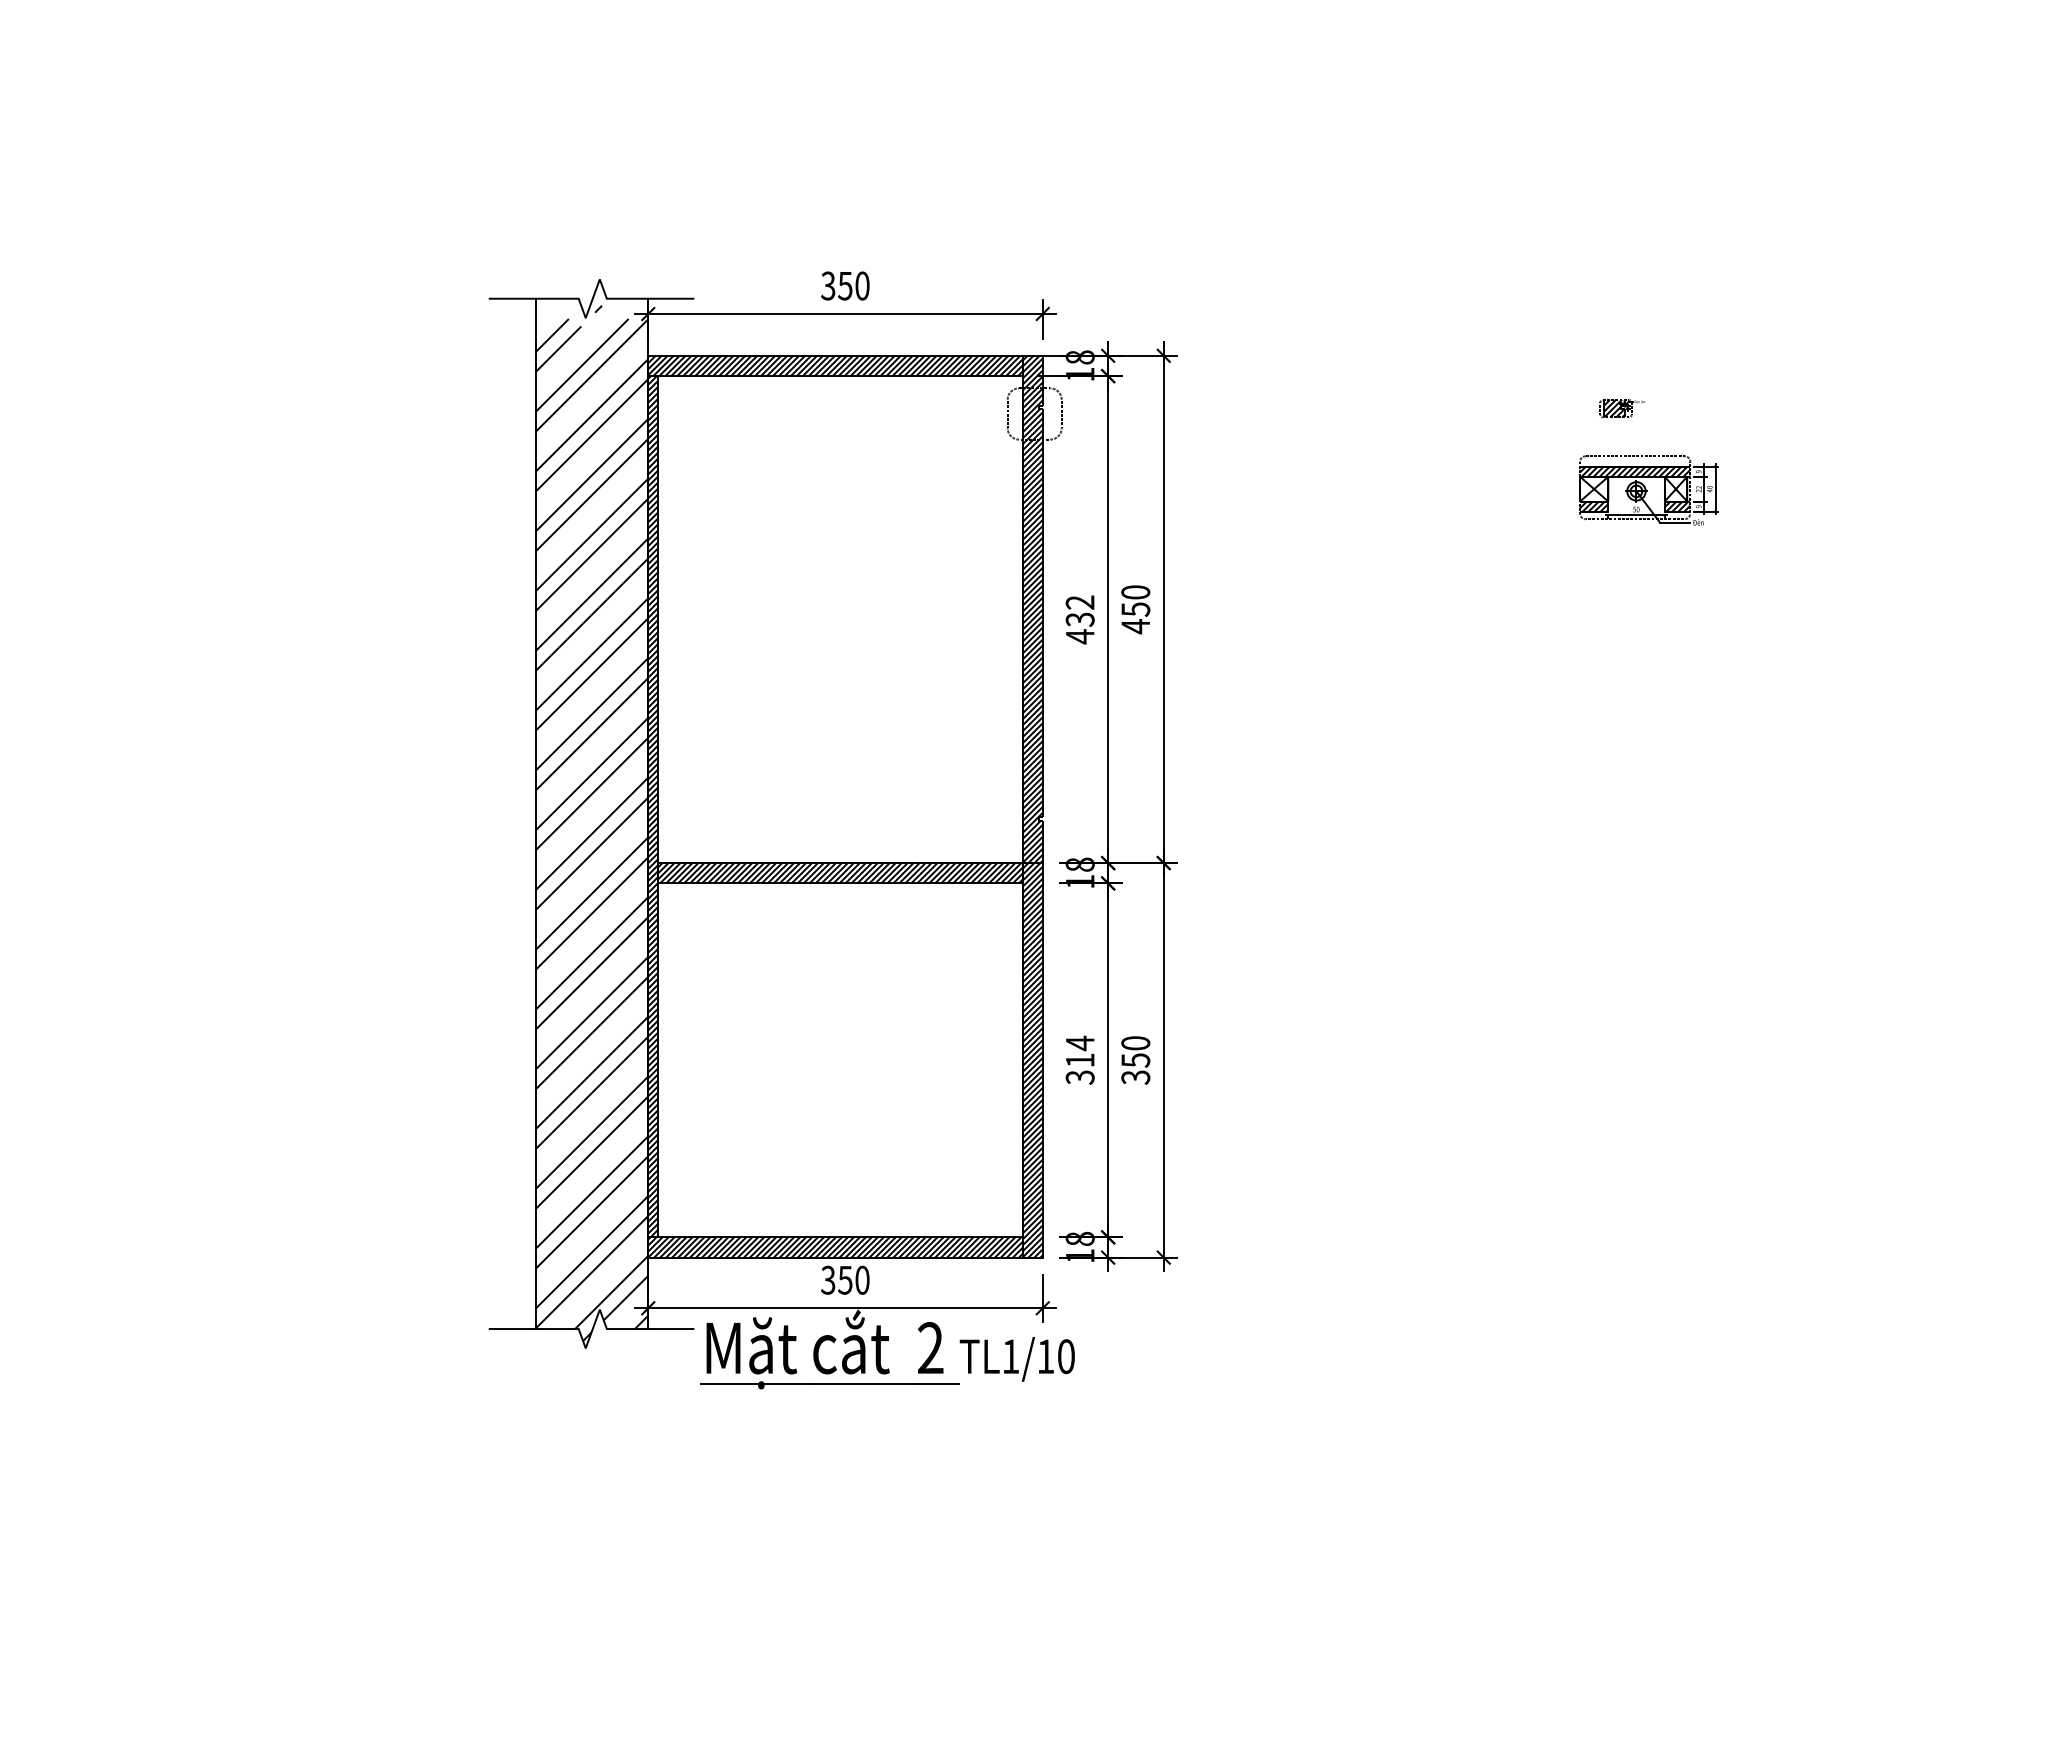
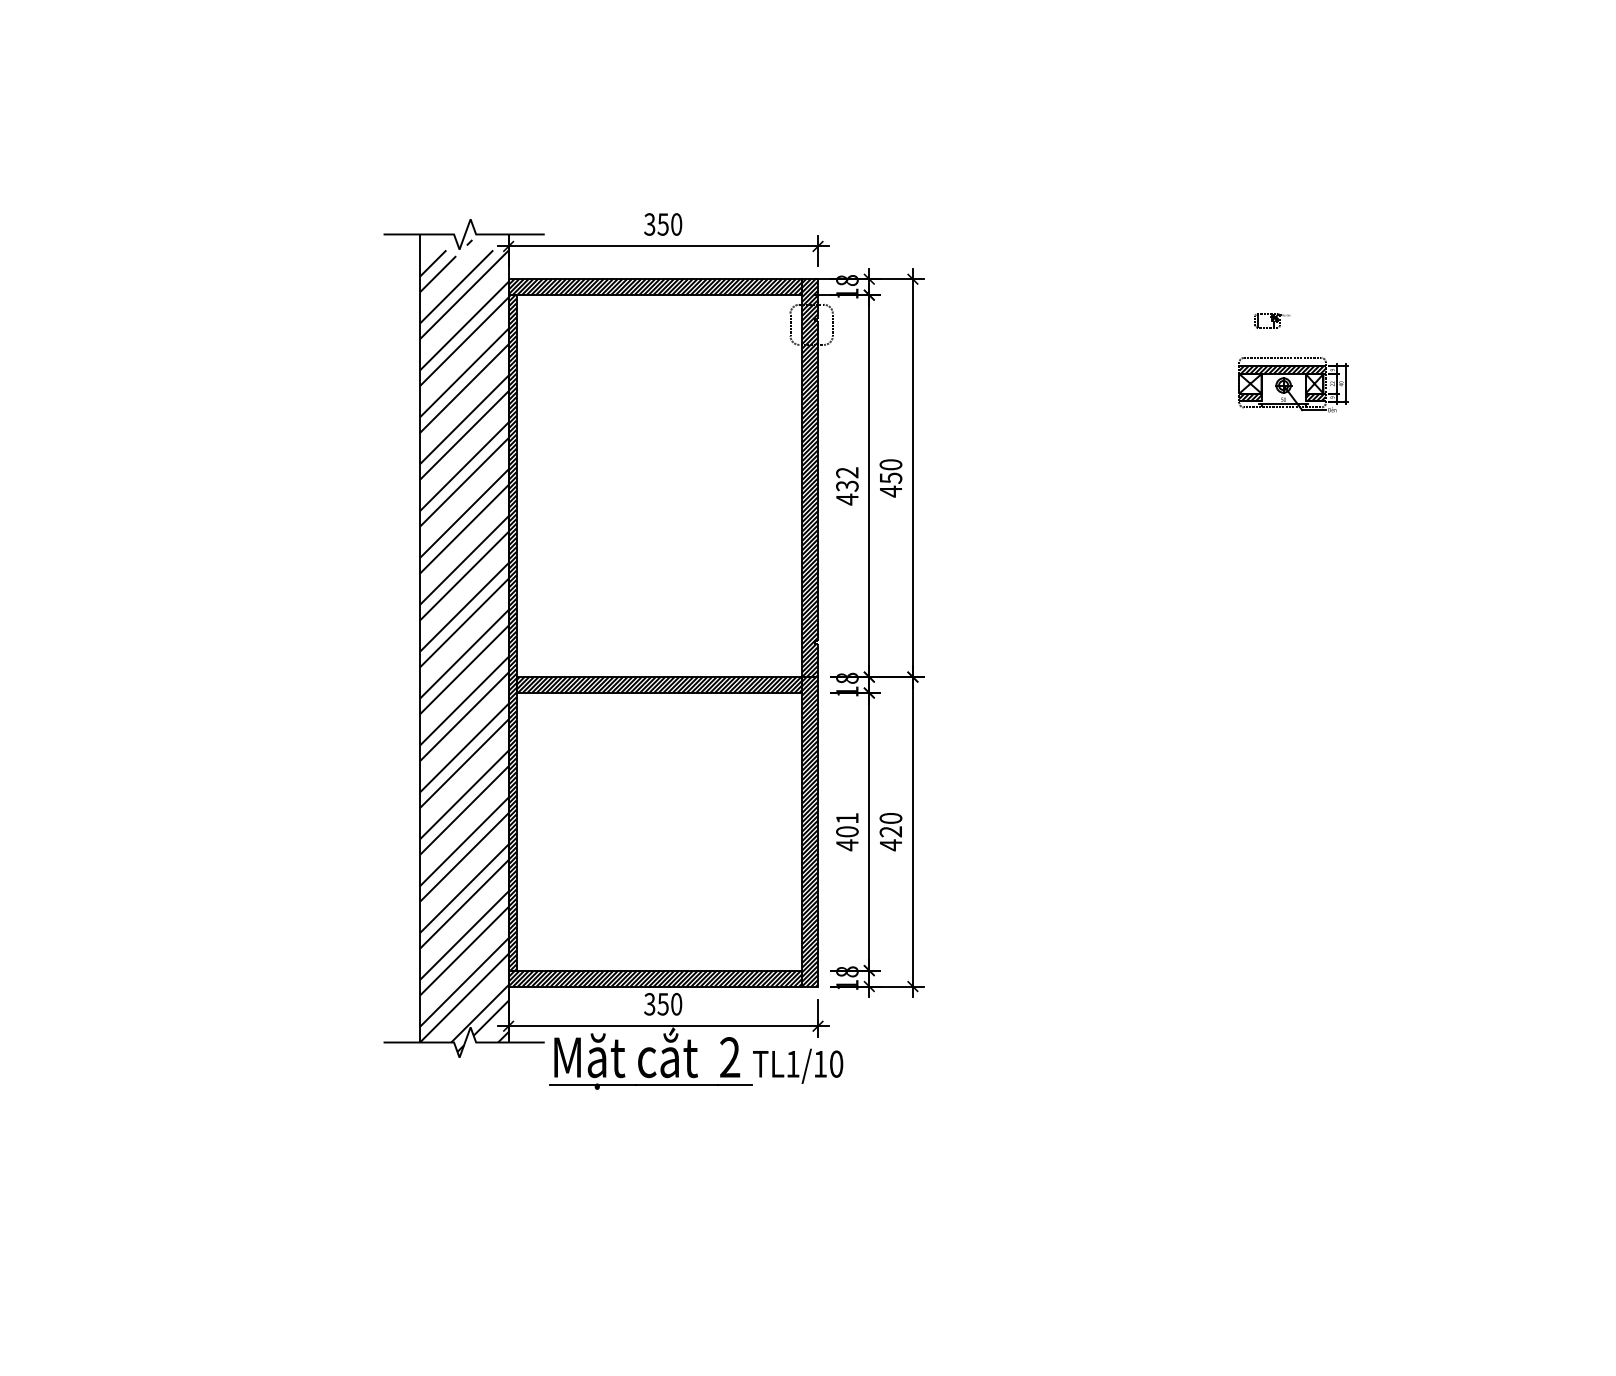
hatch: (1614, 408) -> (1266, 320), removed
text: (1079, 1060) -> (846, 831), 314 -> 401
text: (1135, 1069) -> (890, 838), 350 -> 420

